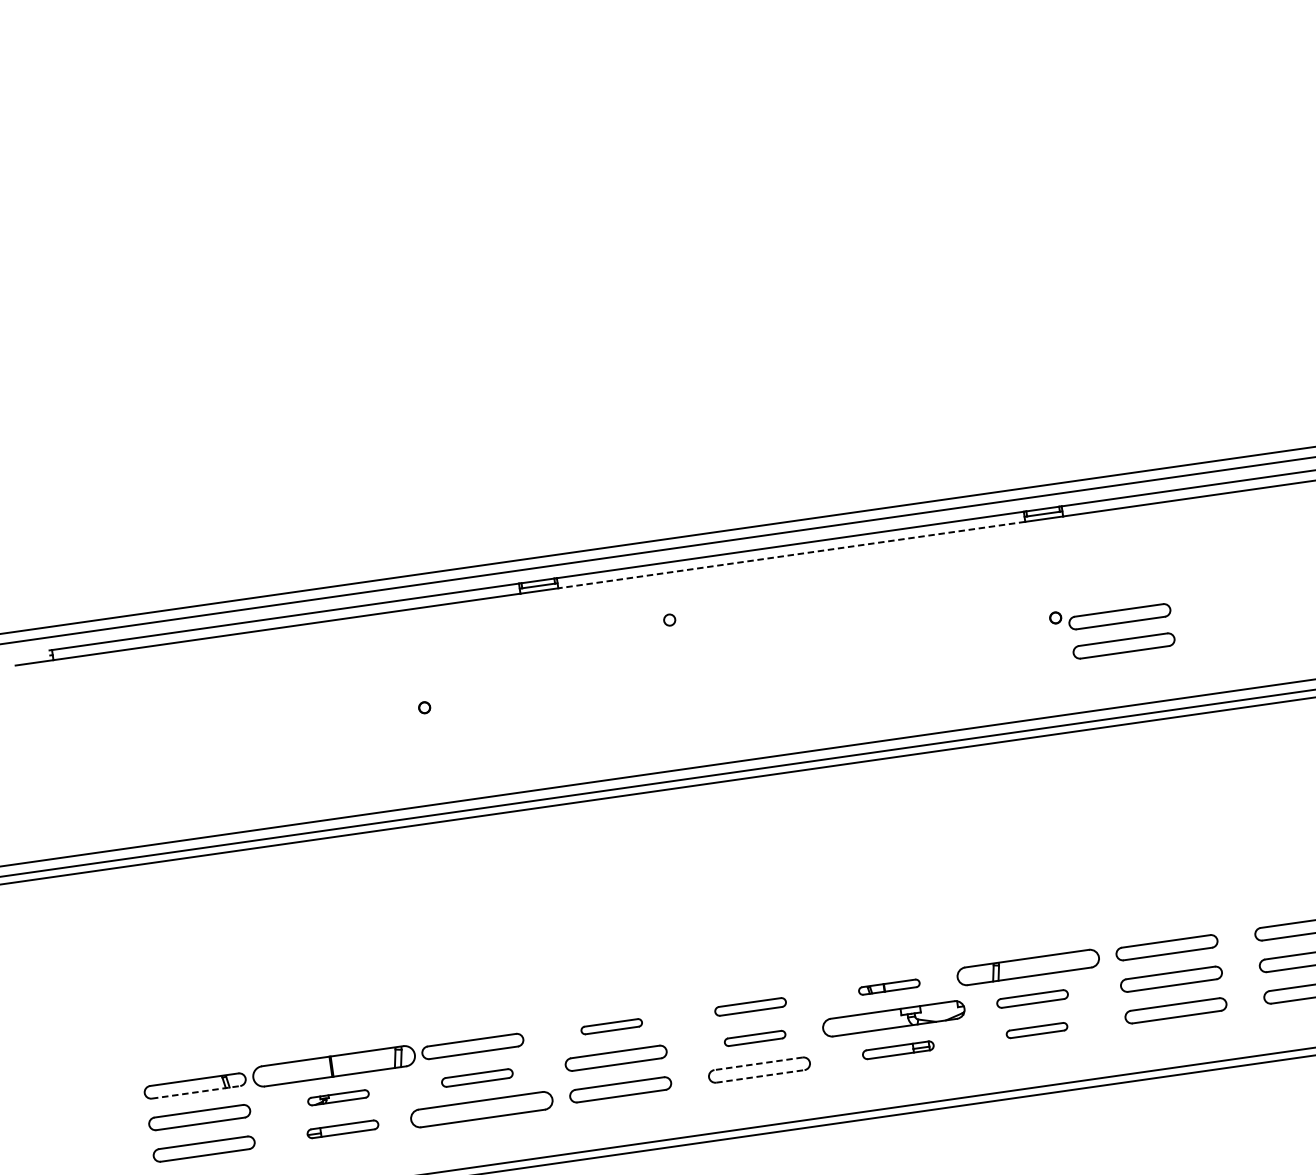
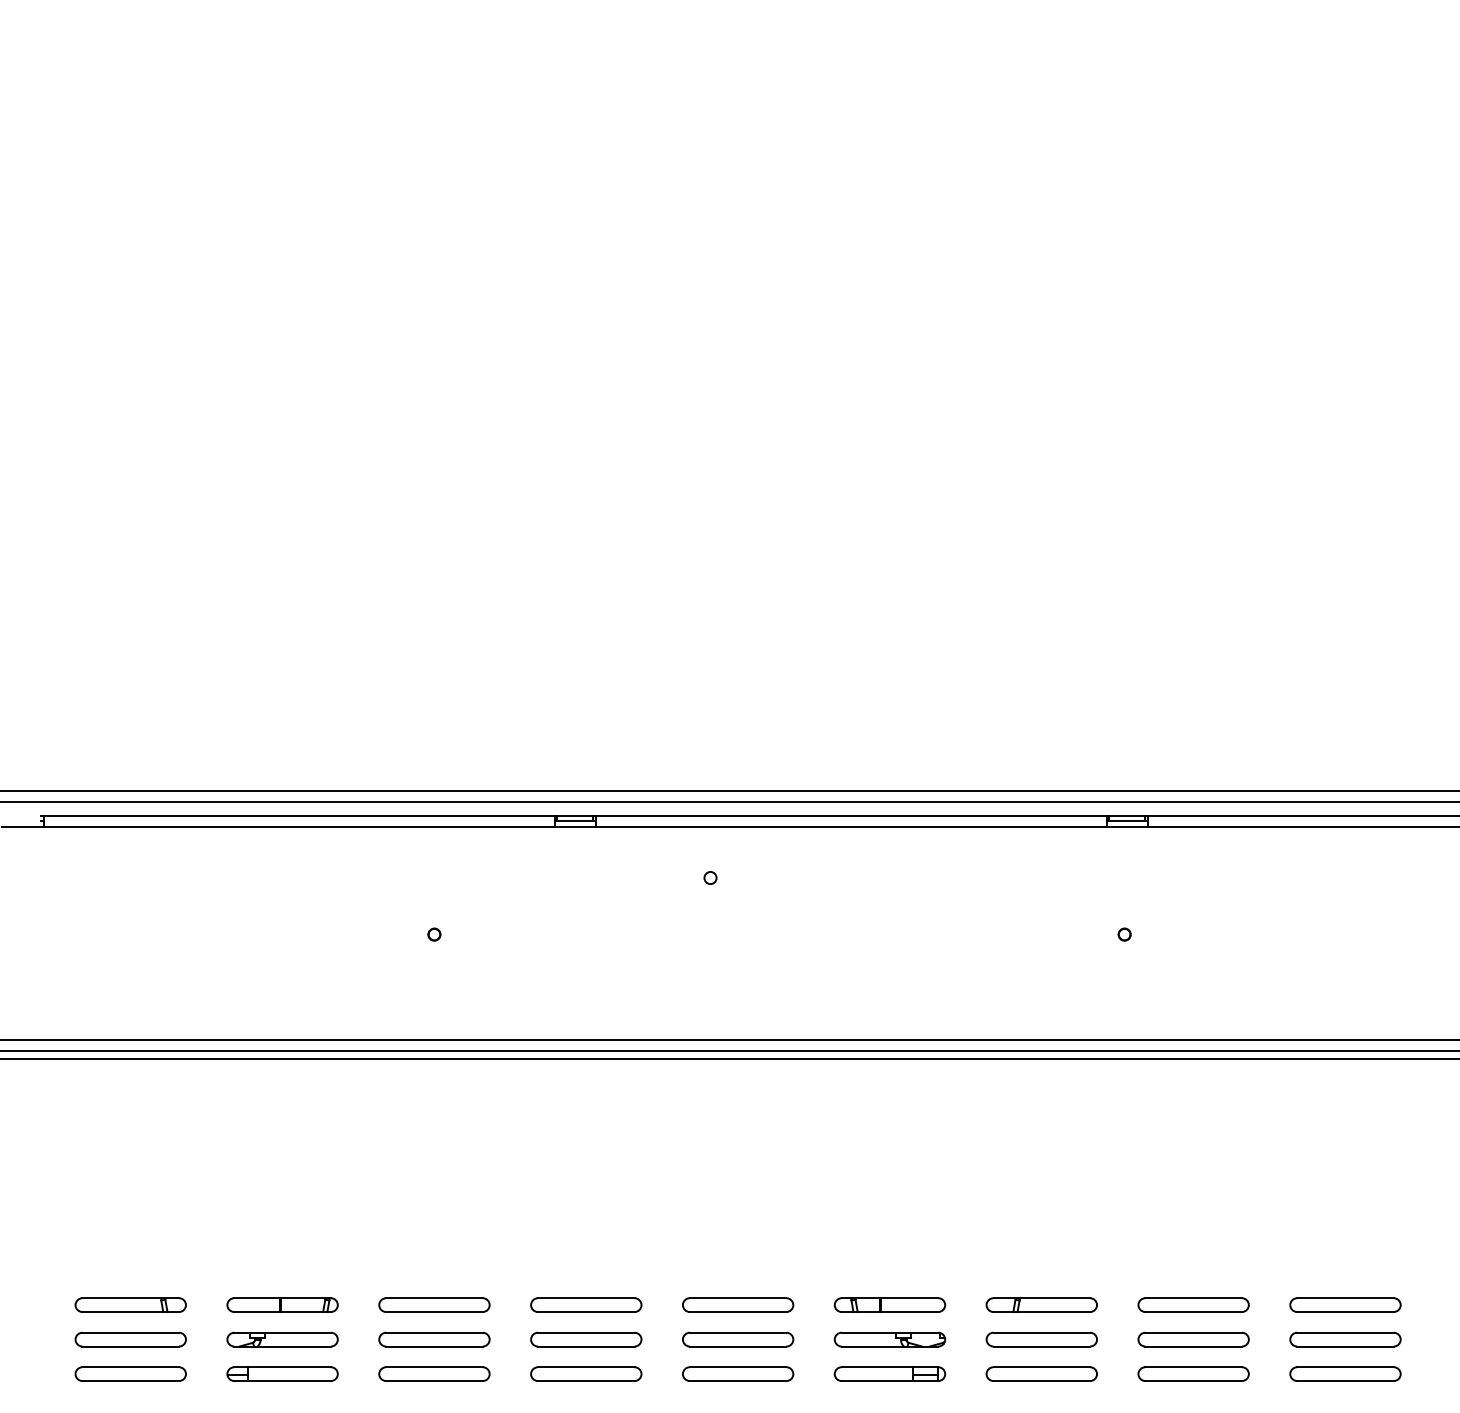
line: (790, 554) -> (850, 826), dashed -> solid
part: (1119, 616) -> (1193, 942), removed
part: (1123, 645) -> (1193, 974), removed
part: (1027, 966) -> (1041, 1304), size x0.71
part: (888, 986) -> (889, 1304), size x1.67
part: (1032, 998) -> (1041, 1339), size x1.43
part: (750, 1006) -> (738, 1304), size x1.43
part: (893, 1018) -> (889, 1339), size x0.71
part: (611, 1026) -> (586, 1304), size x1.67
part: (1036, 1030) -> (1041, 1373), size x1.67
part: (755, 1038) -> (738, 1339), size x1.67
part: (897, 1049) -> (889, 1373), size x1.43
line: (758, 1064) -> (737, 1367), dashed -> solid
part: (333, 1065) -> (282, 1304), size x0.62
line: (760, 1076) -> (738, 1381), dashed -> solid
part: (477, 1077) -> (434, 1339), size x1.43
line: (196, 1092) -> (131, 1312), dashed -> solid
part: (338, 1097) -> (282, 1339), size x1.67
part: (481, 1109) -> (434, 1373), size x0.71
part: (342, 1128) -> (282, 1373), size x1.43

